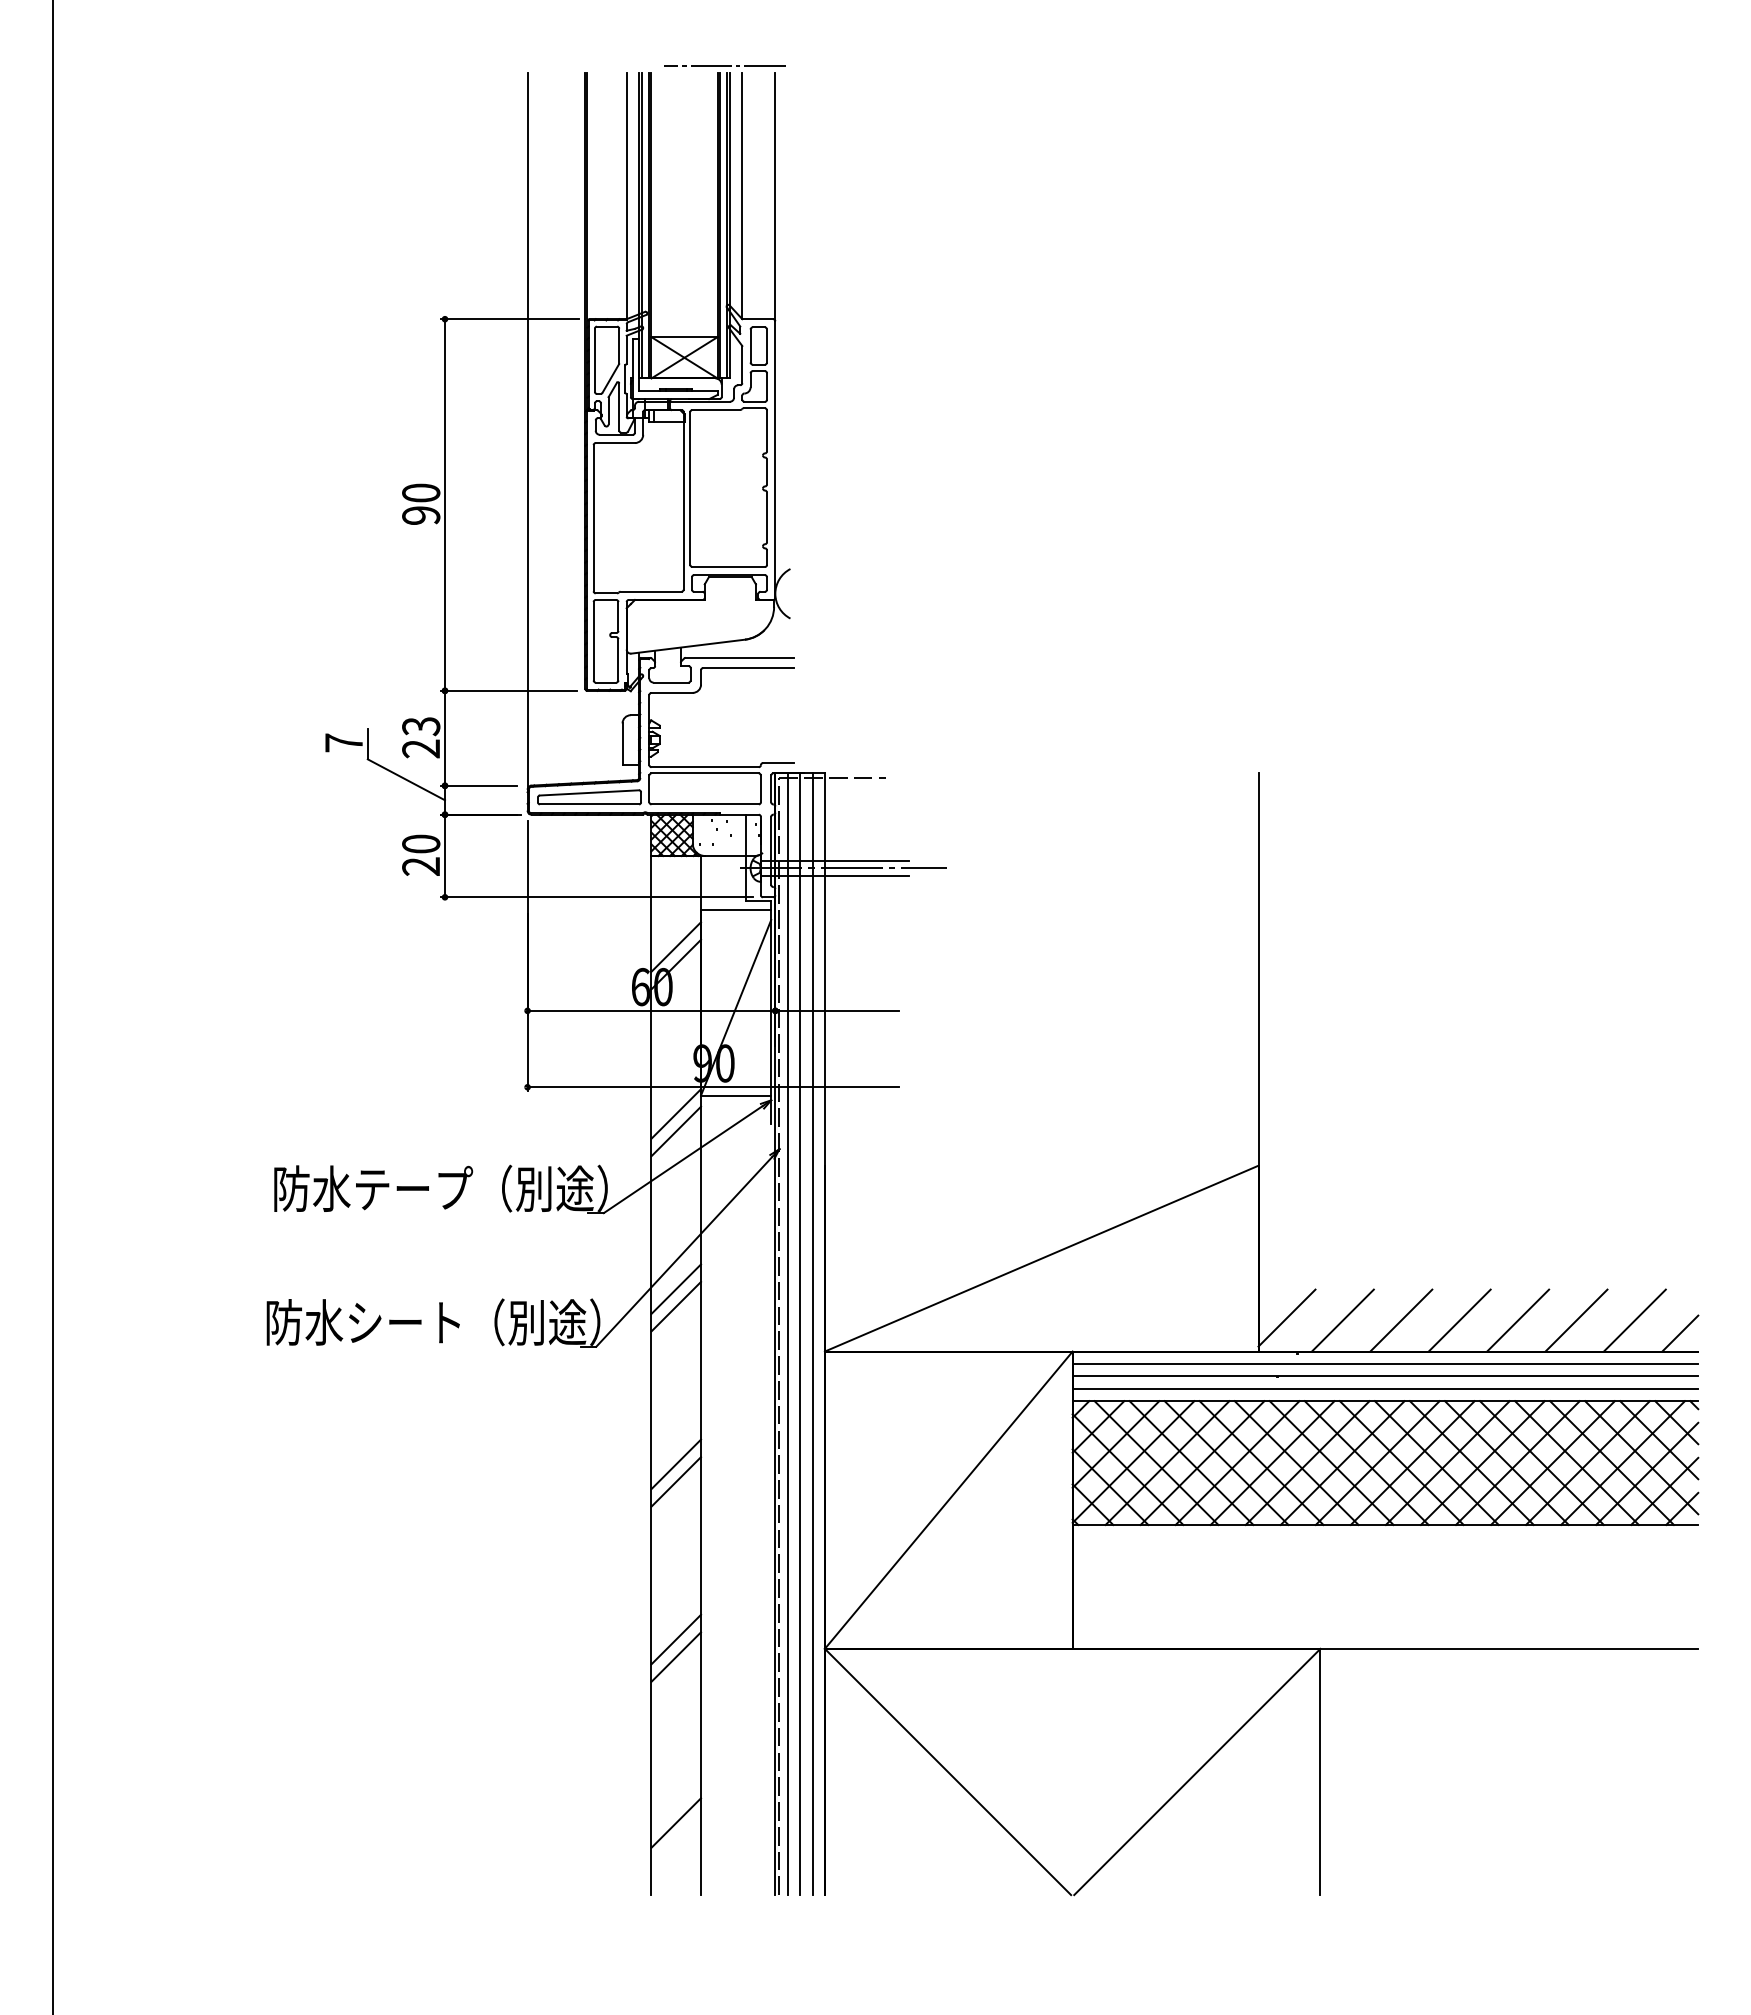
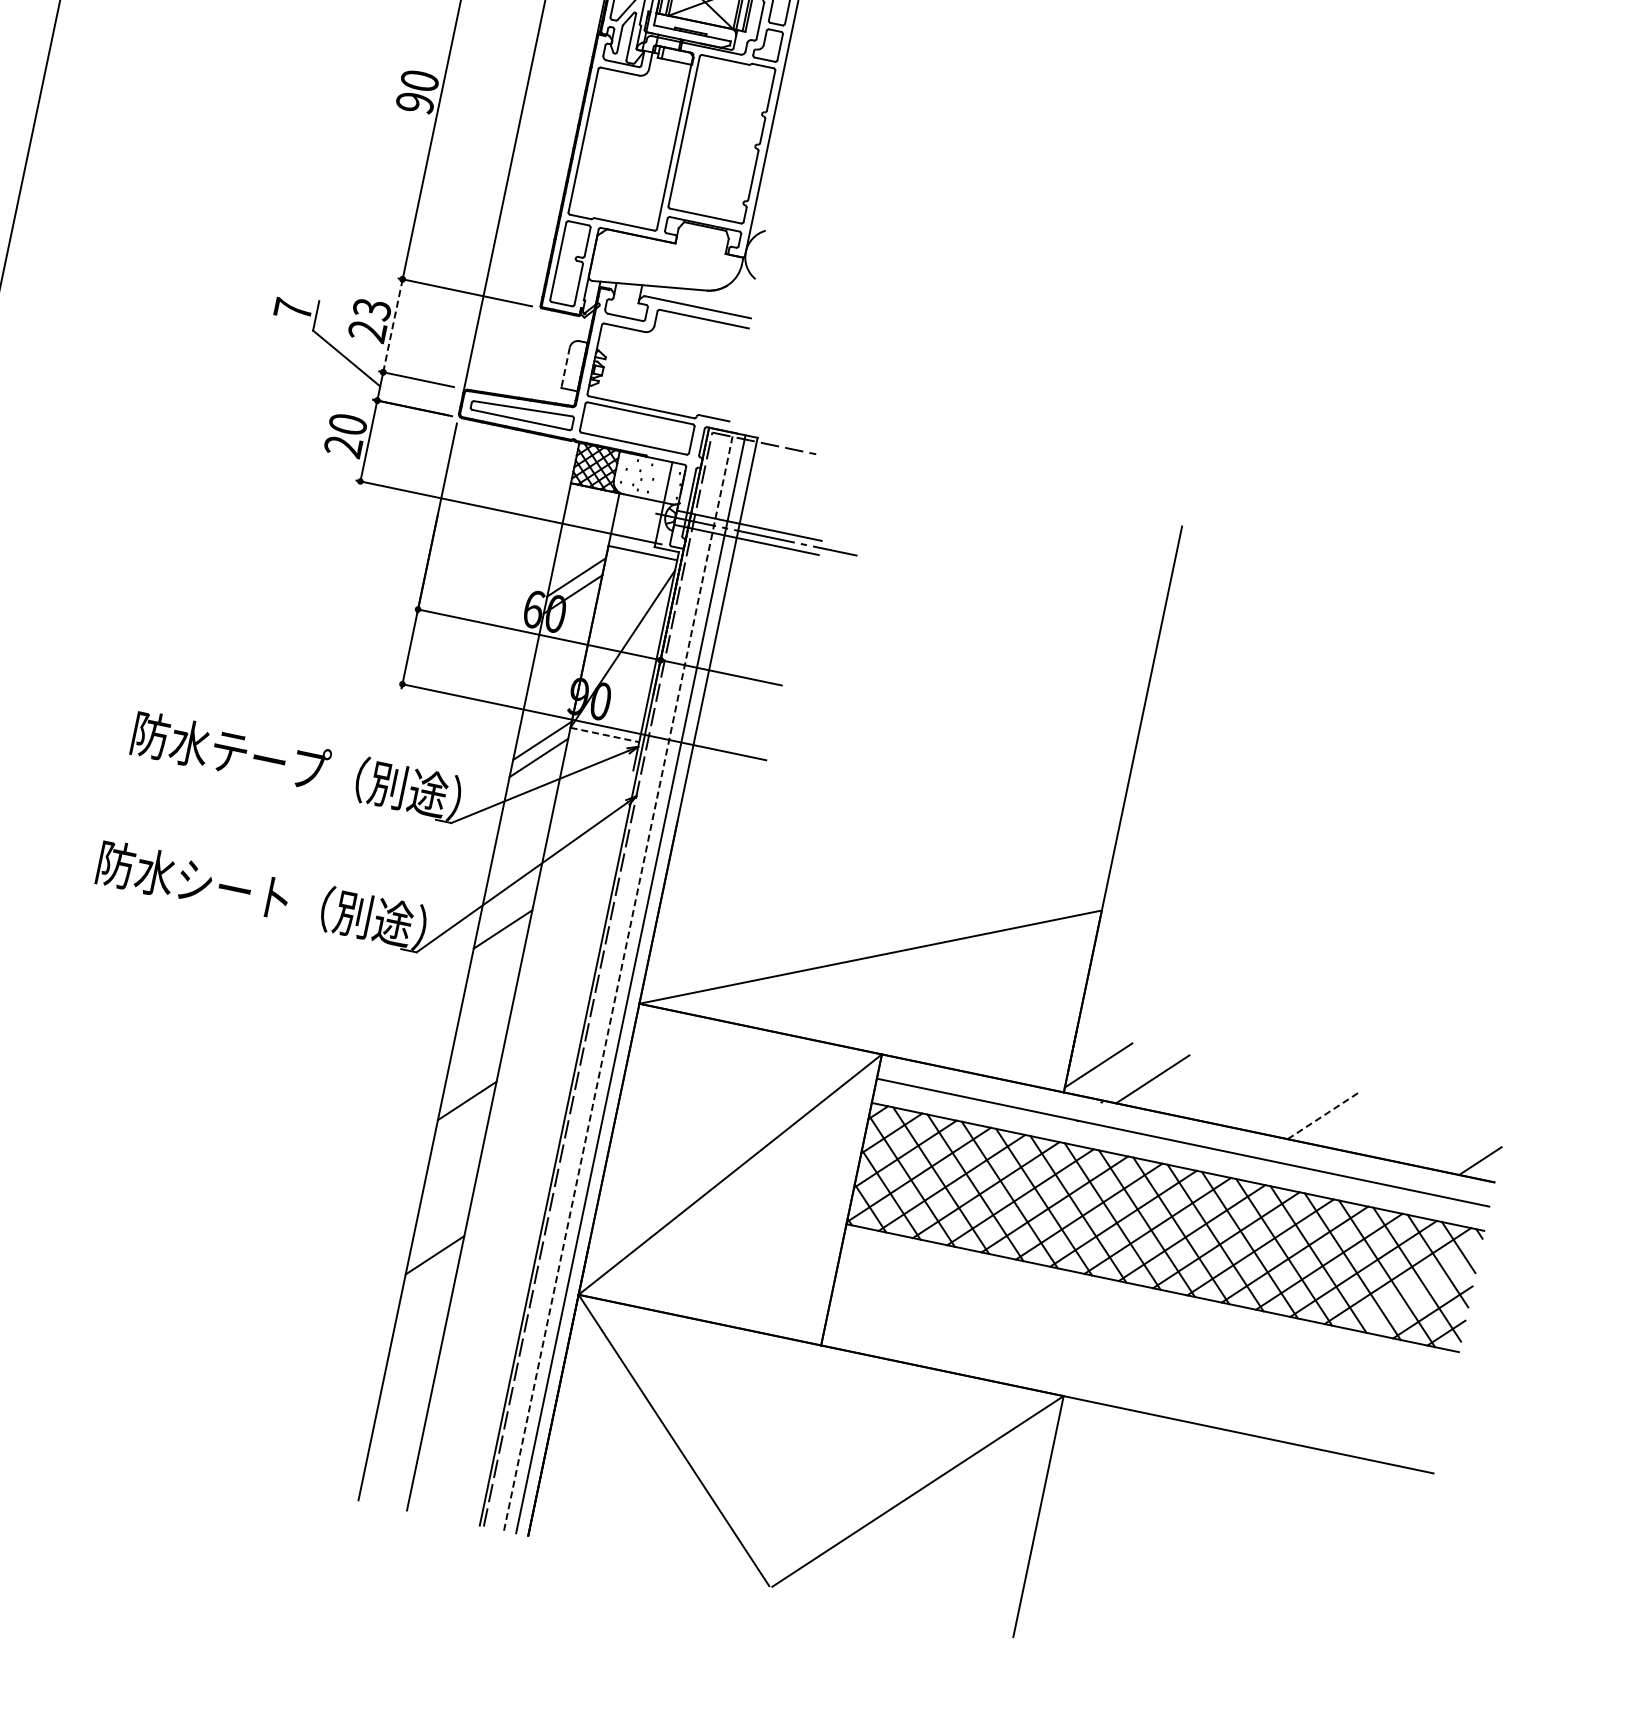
line: (445, 738) -> (393, 326), solid -> dashed
line: (622, 744) -> (565, 368), solid -> dashed
line: (736, 1095) -> (605, 735), solid -> dashed
line: (676, 1288) -> (507, 911), removed
line: (1401, 1320) -> (1210, 1091), removed
line: (1459, 1320) -> (1266, 1103), removed
line: (1518, 1320) -> (1324, 1115), solid -> dashed
line: (1576, 1320) -> (1381, 1127), removed
line: (1634, 1320) -> (1438, 1138), removed
line: (787, 1334) -> (606, 979), removed
line: (800, 1334) -> (619, 982), solid -> dashed
line: (1385, 1363) -> (1185, 1130), removed
line: (1385, 1388) -> (1180, 1154), removed
line: (676, 1464) -> (471, 1083), removed
line: (1647, 1473) -> (1419, 1291), removed
line: (676, 1656) -> (431, 1271), removed
line: (676, 1822) -> (397, 1434), removed

